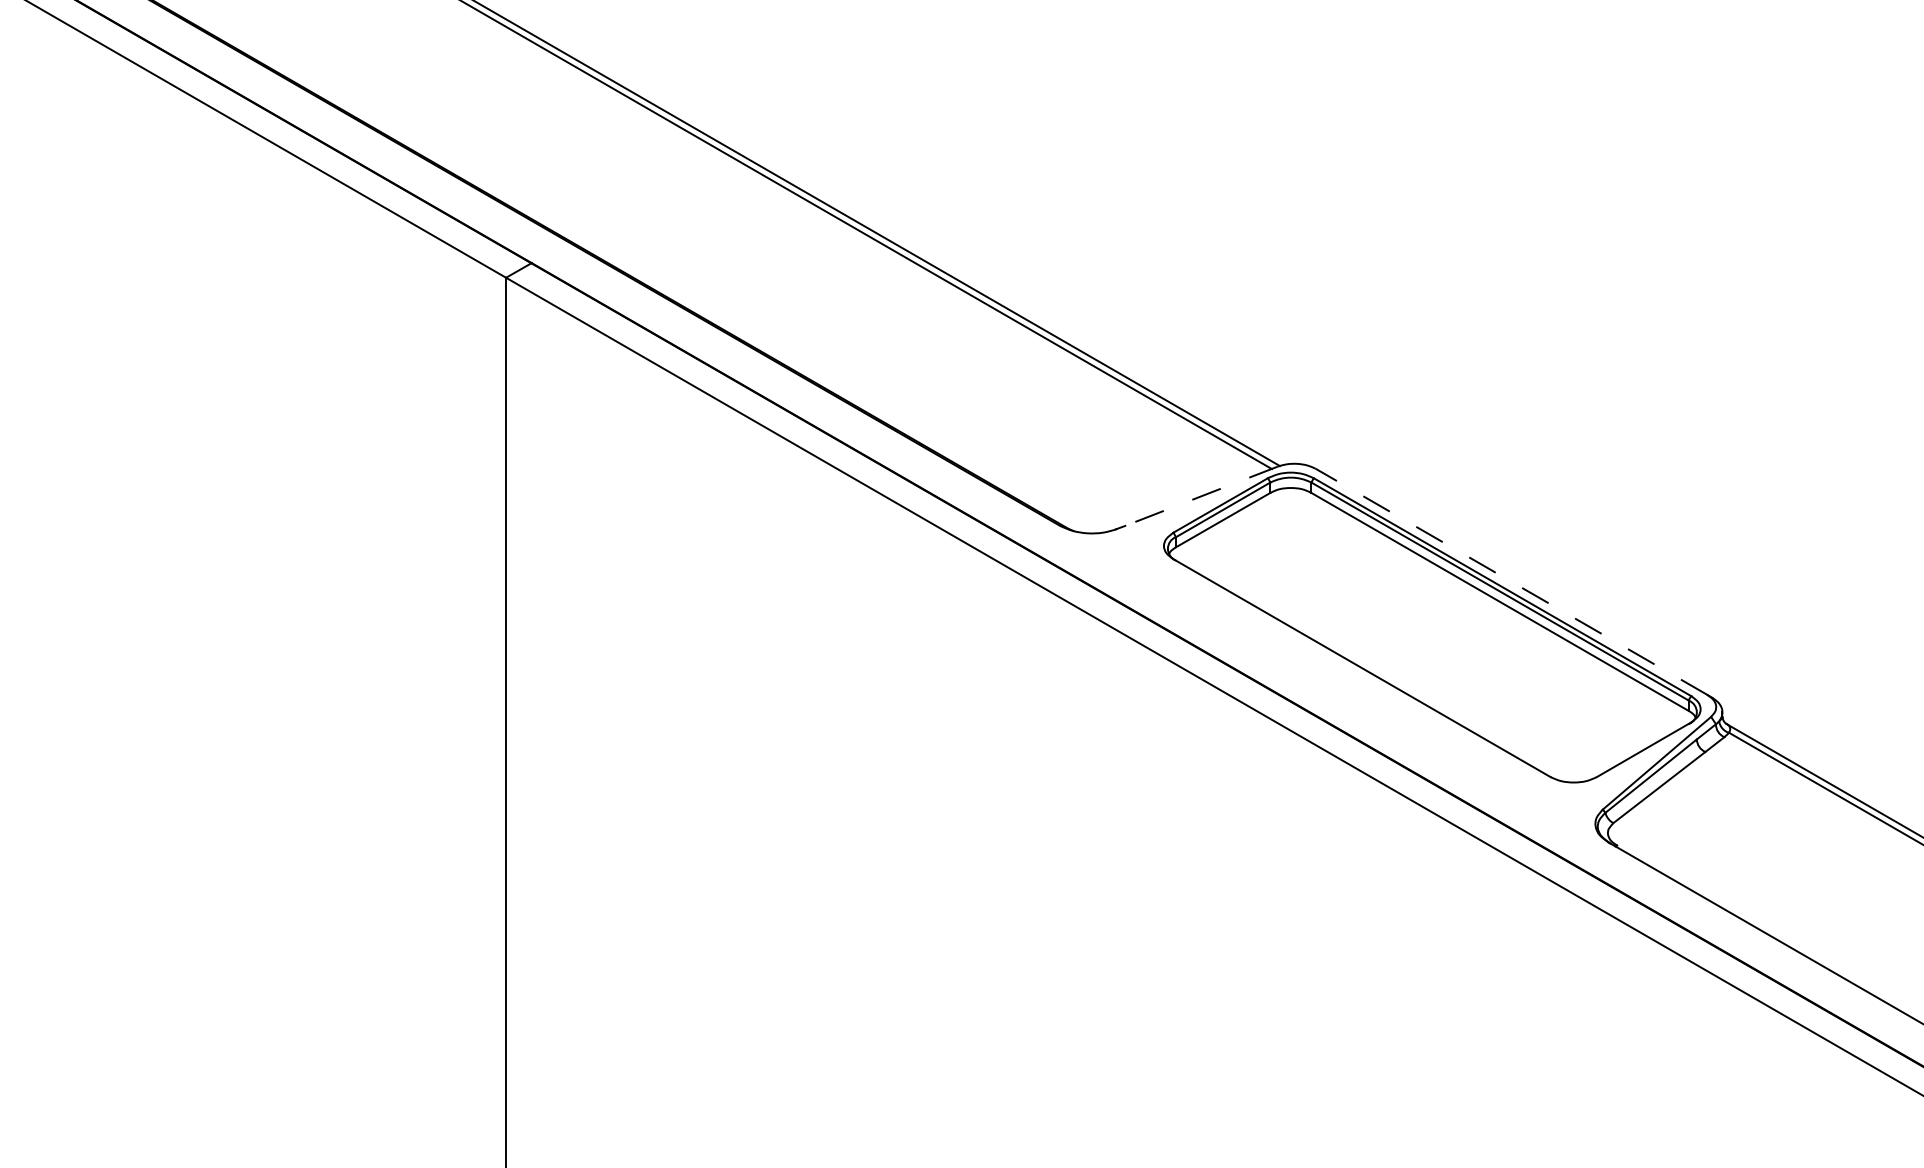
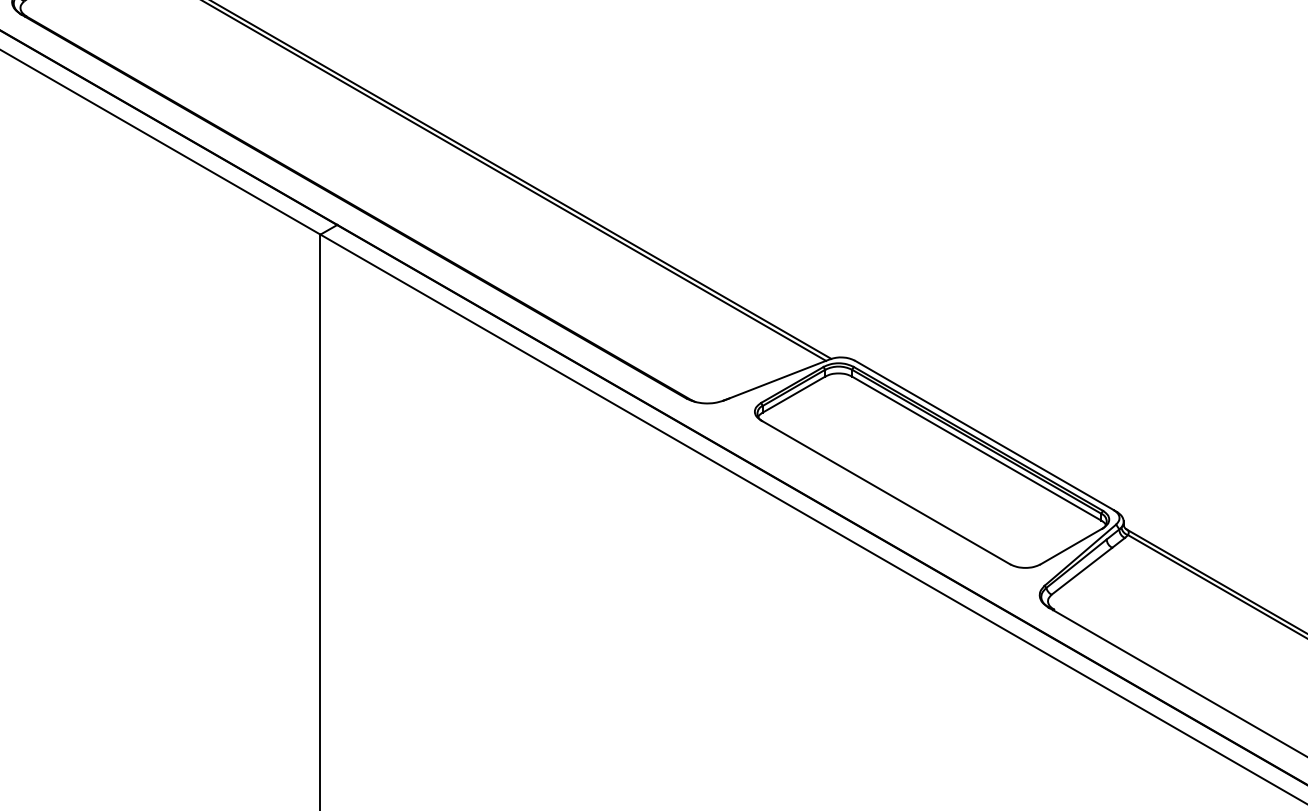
line: (1198, 497) -> (777, 379), dashed -> solid
line: (1510, 581) -> (983, 435), dashed -> solid

